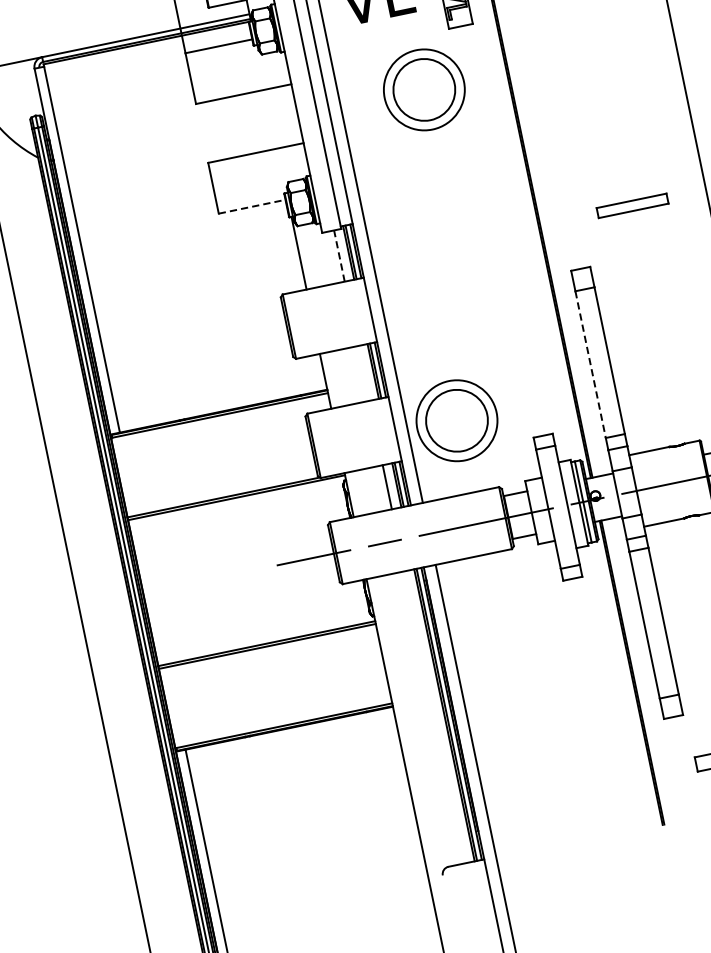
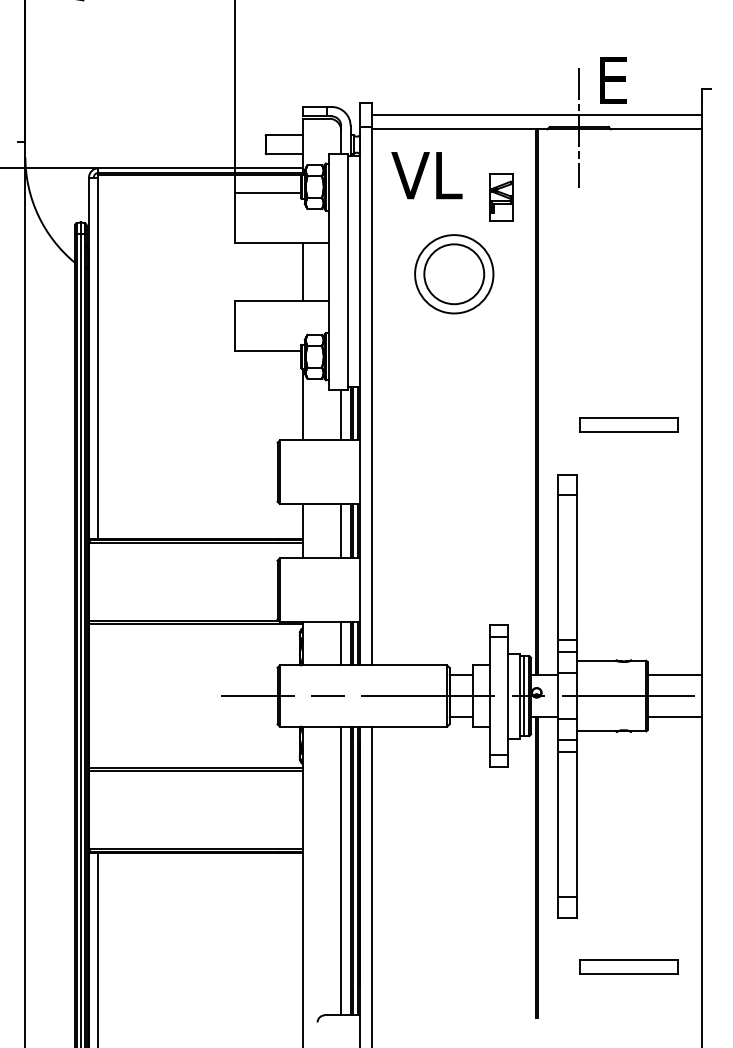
line: (271, 118) -> (303, 271), added
part: (632, 205) -> (628, 424), size x1.43
line: (252, 206) -> (268, 351), dashed -> solid
line: (339, 255) -> (341, 414), dashed -> solid
line: (590, 364) -> (557, 567), dashed -> solid
line: (364, 373) -> (341, 531), added
part: (457, 420) -> (420, 594), removed
line: (435, 716) -> (341, 870), added

